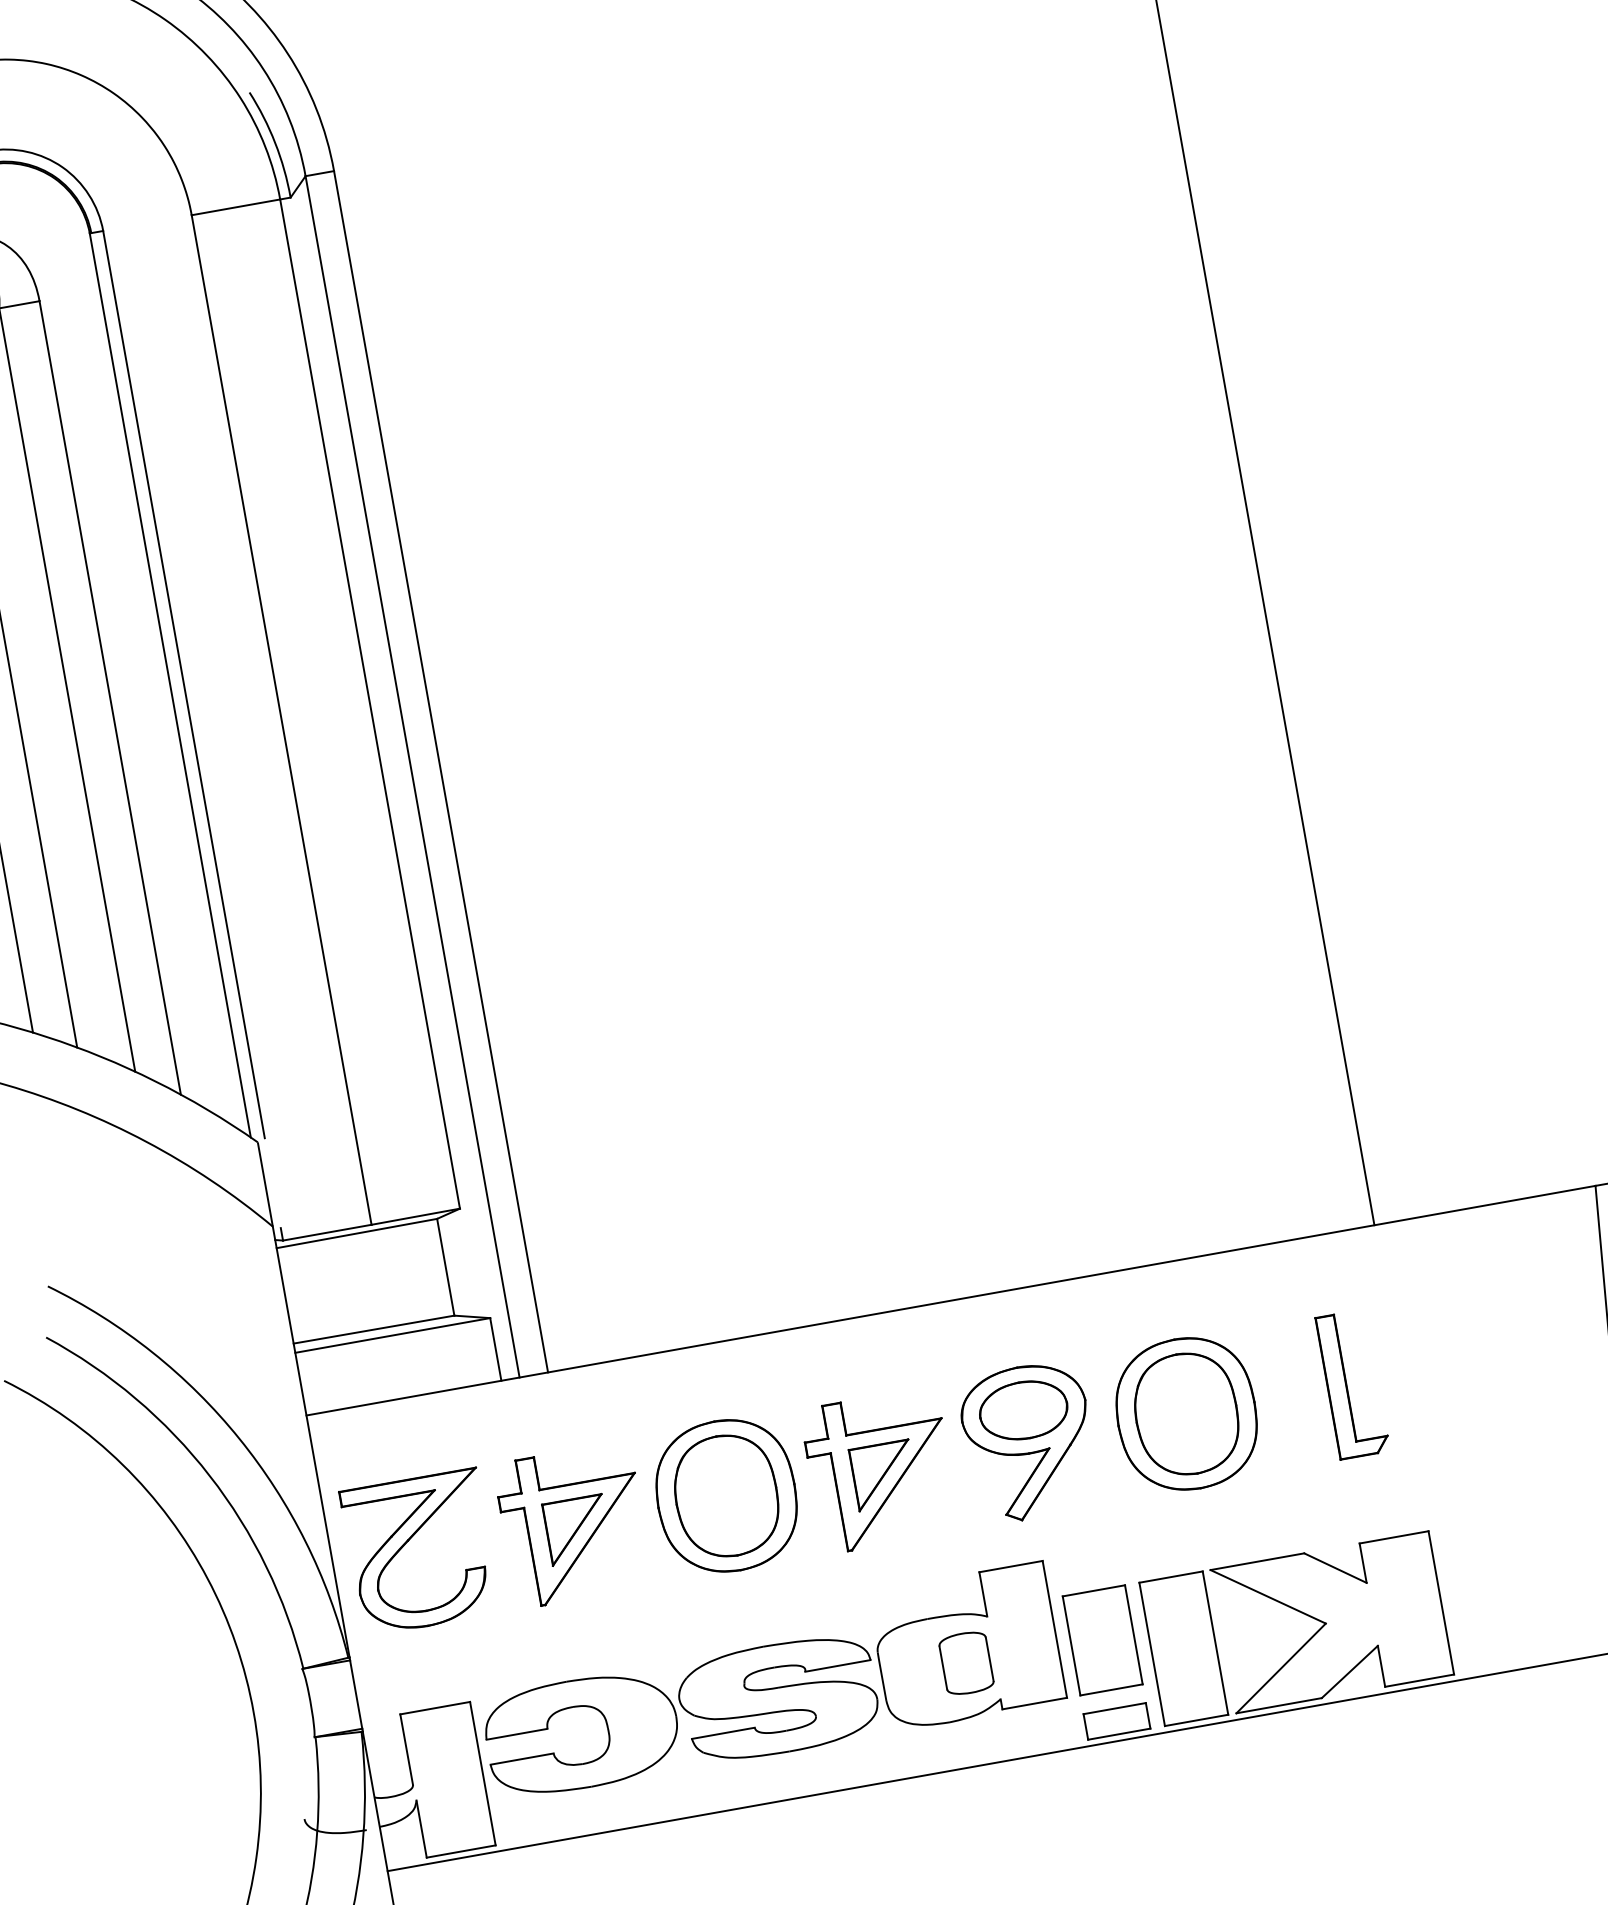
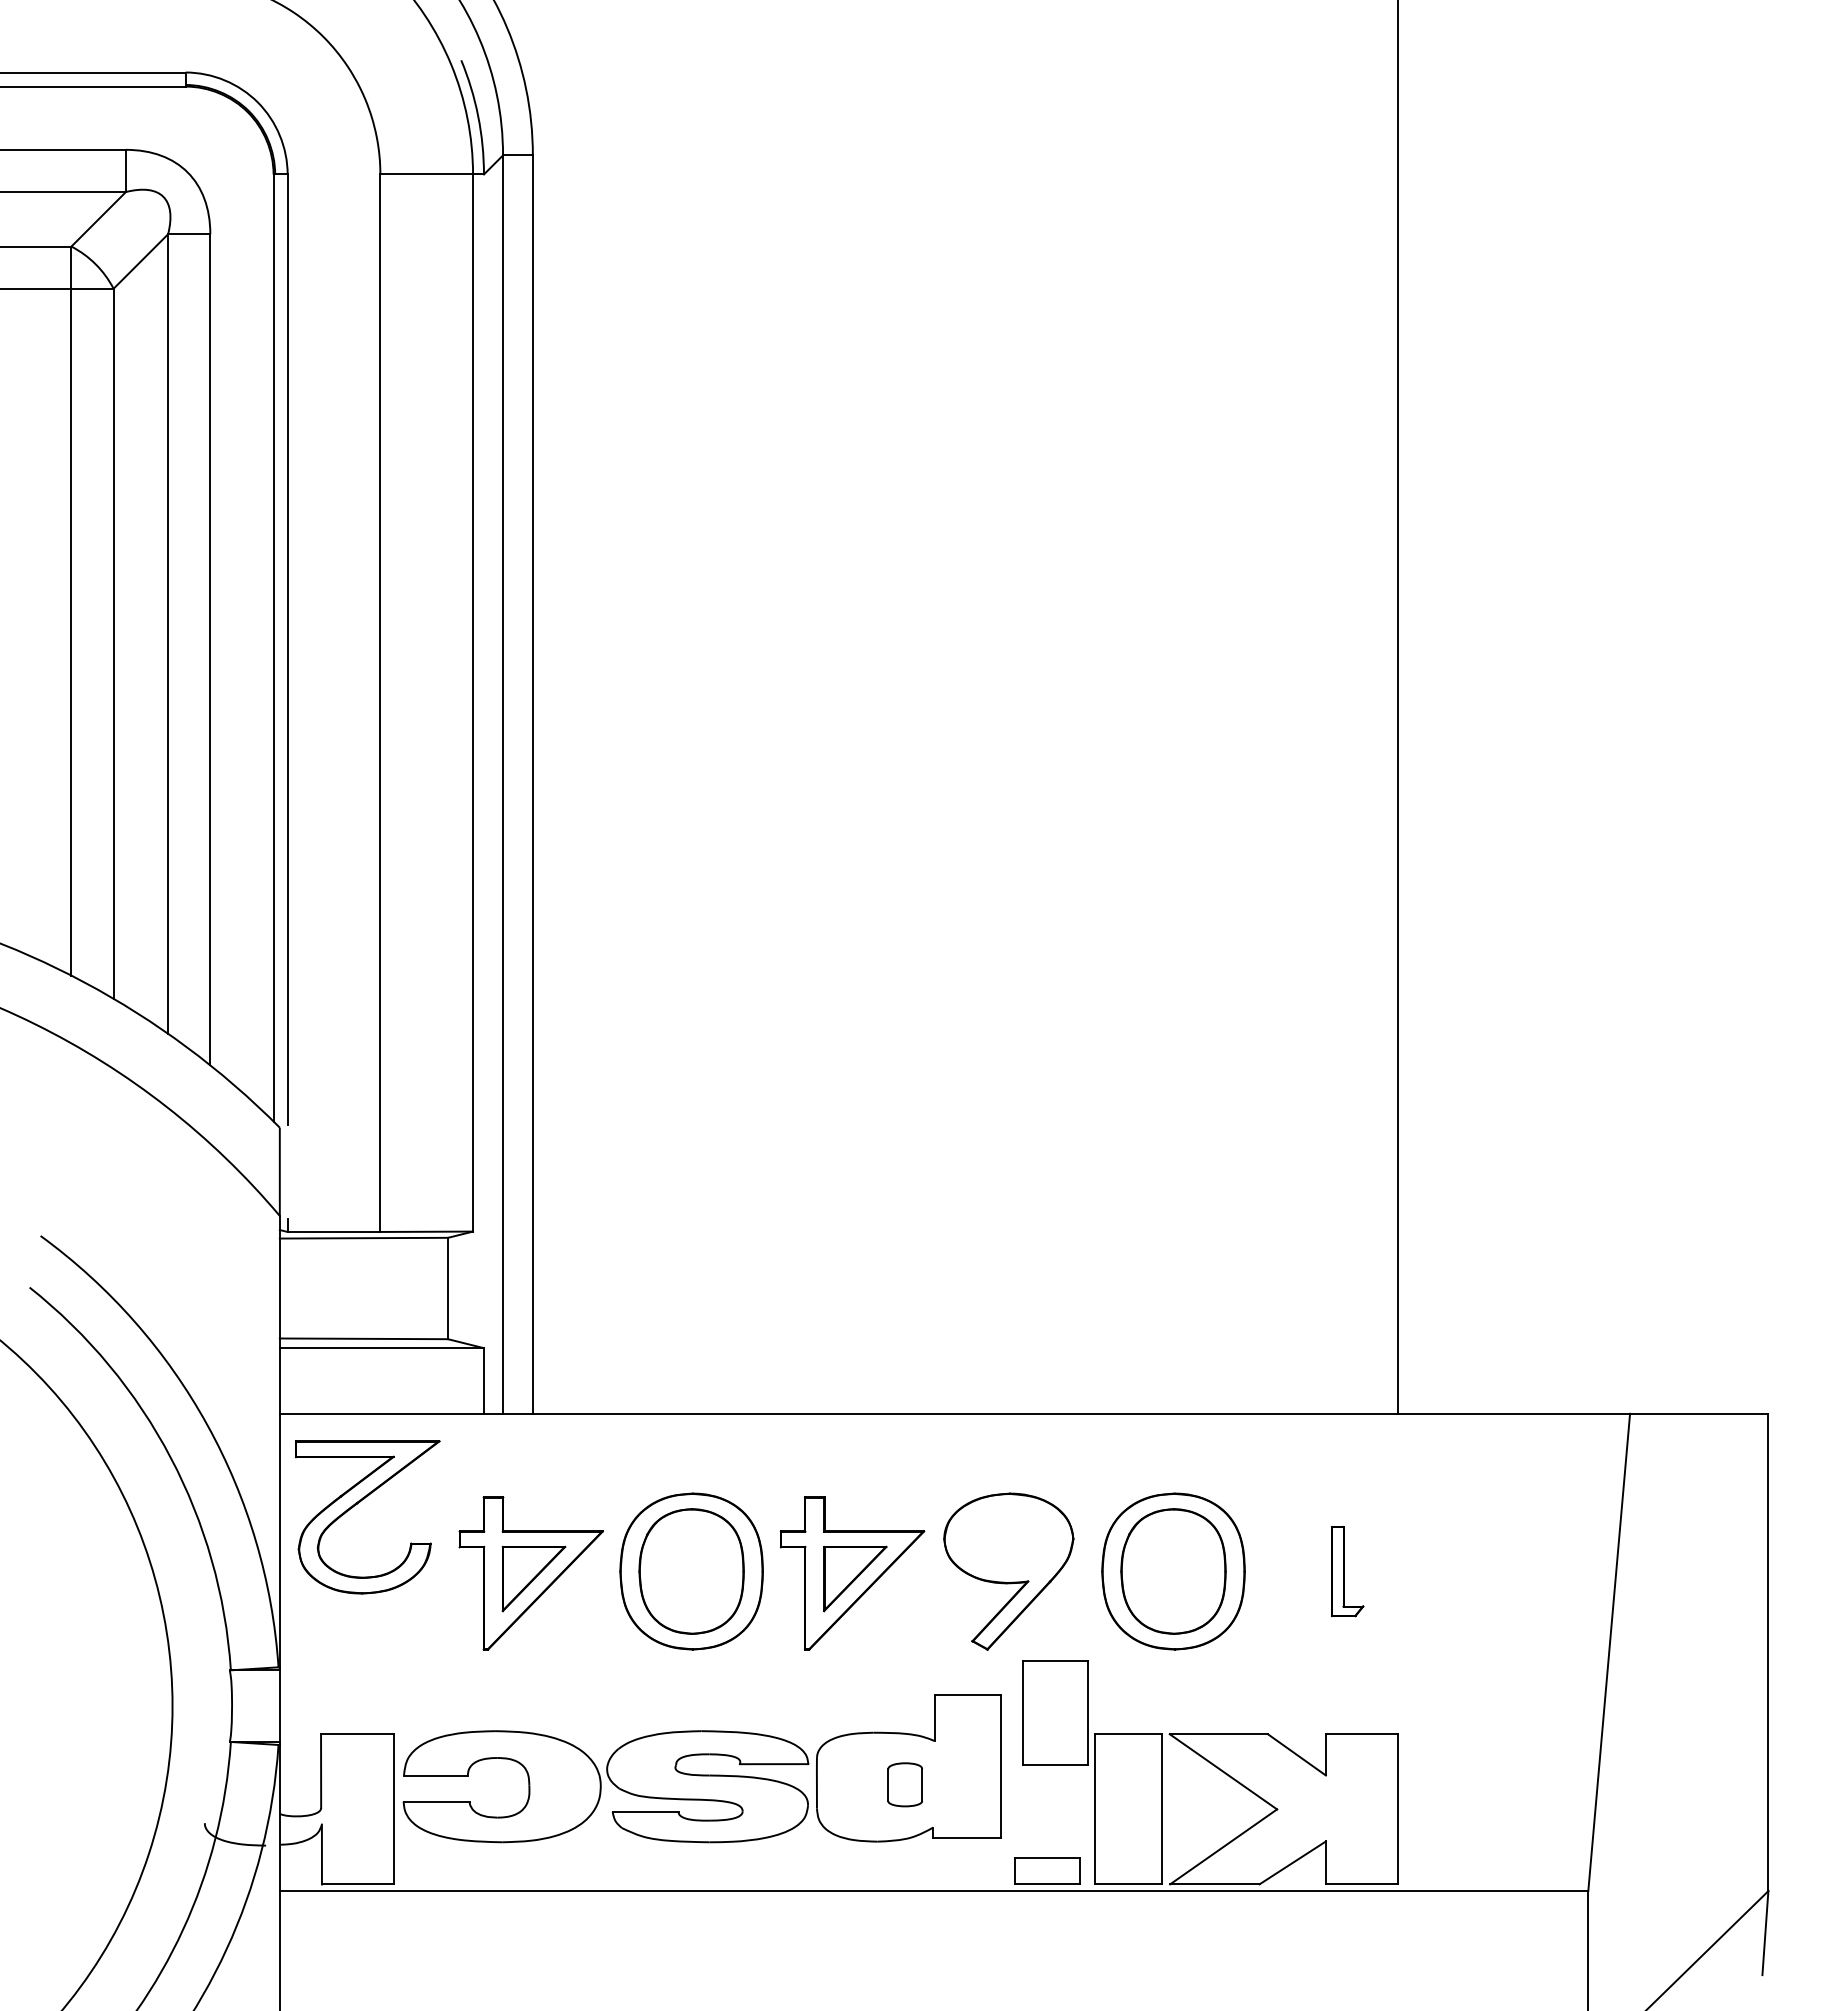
part: (1352, 1384) -> (1347, 1571), size x0.6
part: (1023, 1410) -> (1008, 1538), removed
part: (407, 1542) -> (356, 1505), moved
part: (1102, 1639) -> (1055, 1712), moved
part: (966, 1662) -> (905, 1784), size x0.7

